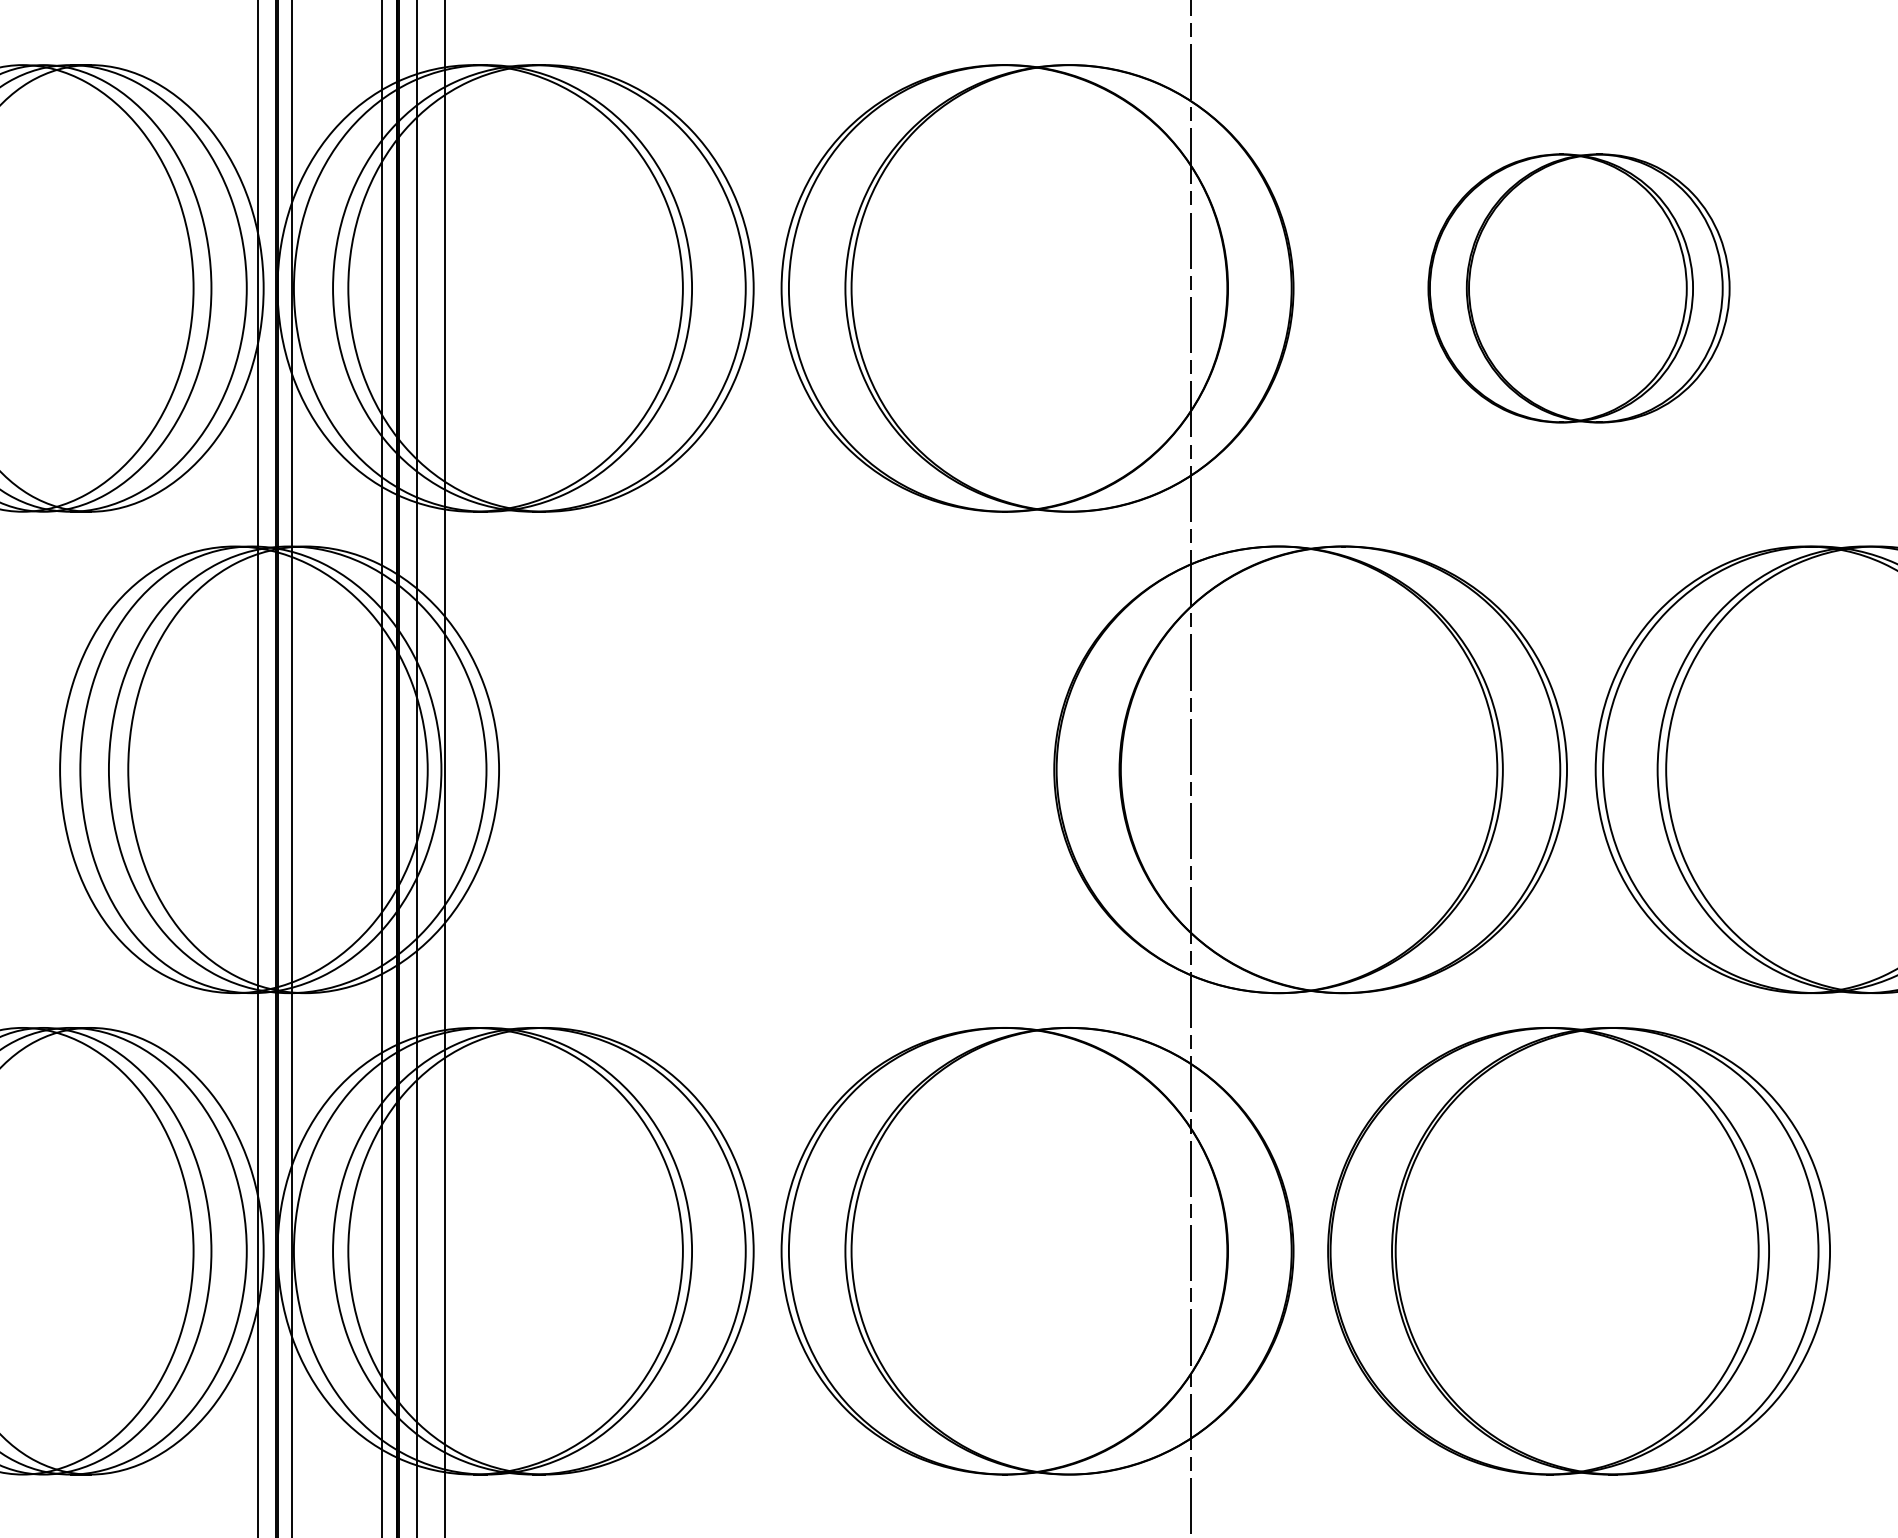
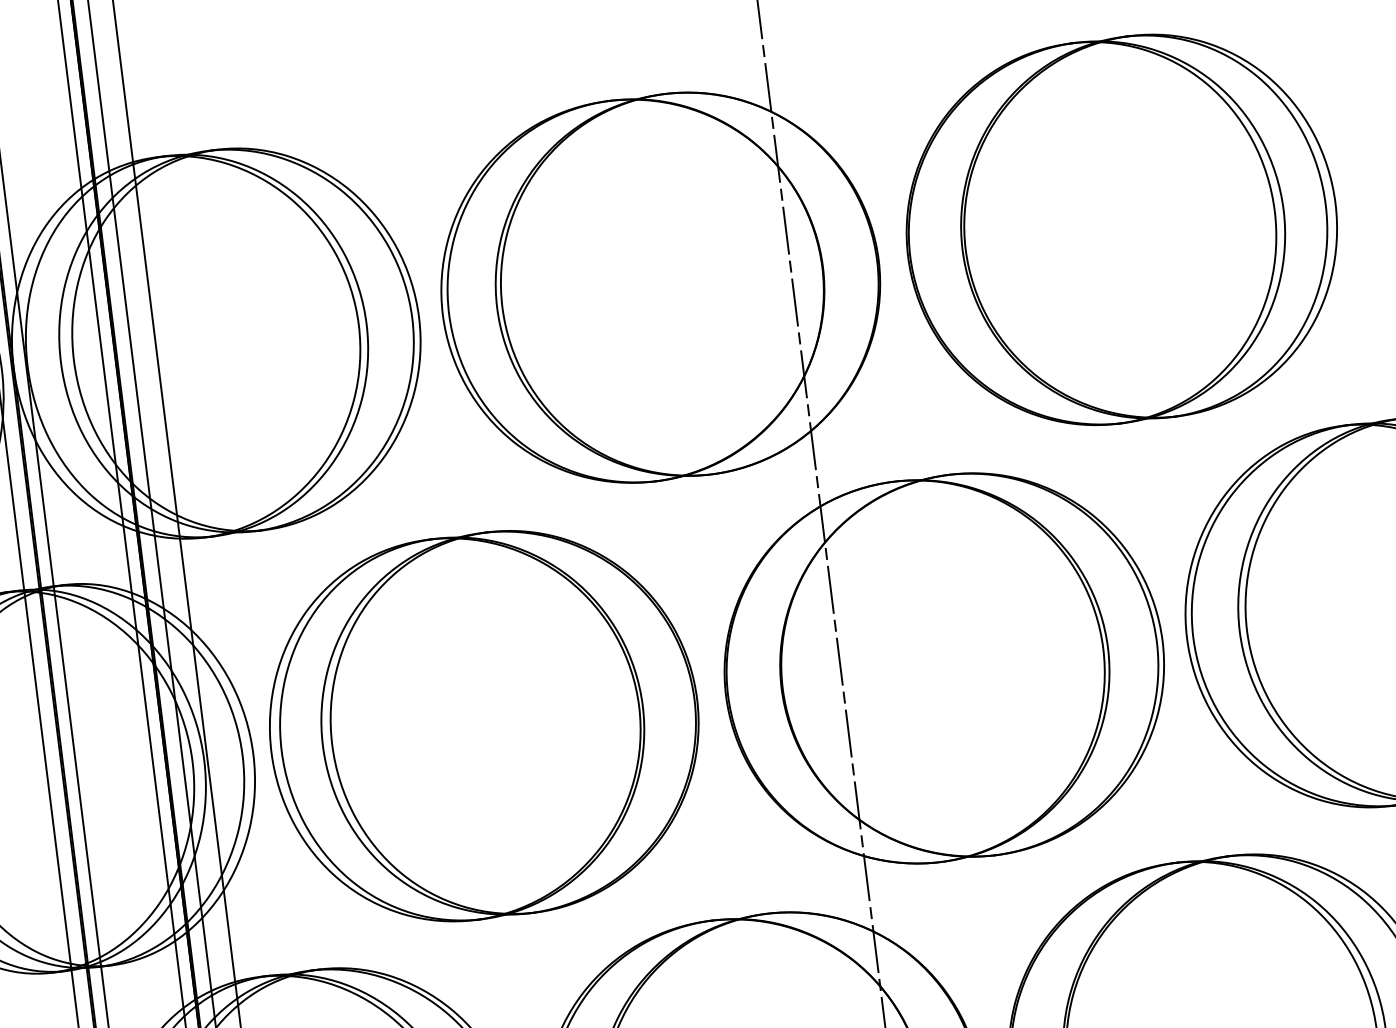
part: (1578, 288) -> (1121, 230), size x1.67
part: (770, 769) -> (484, 725), added

